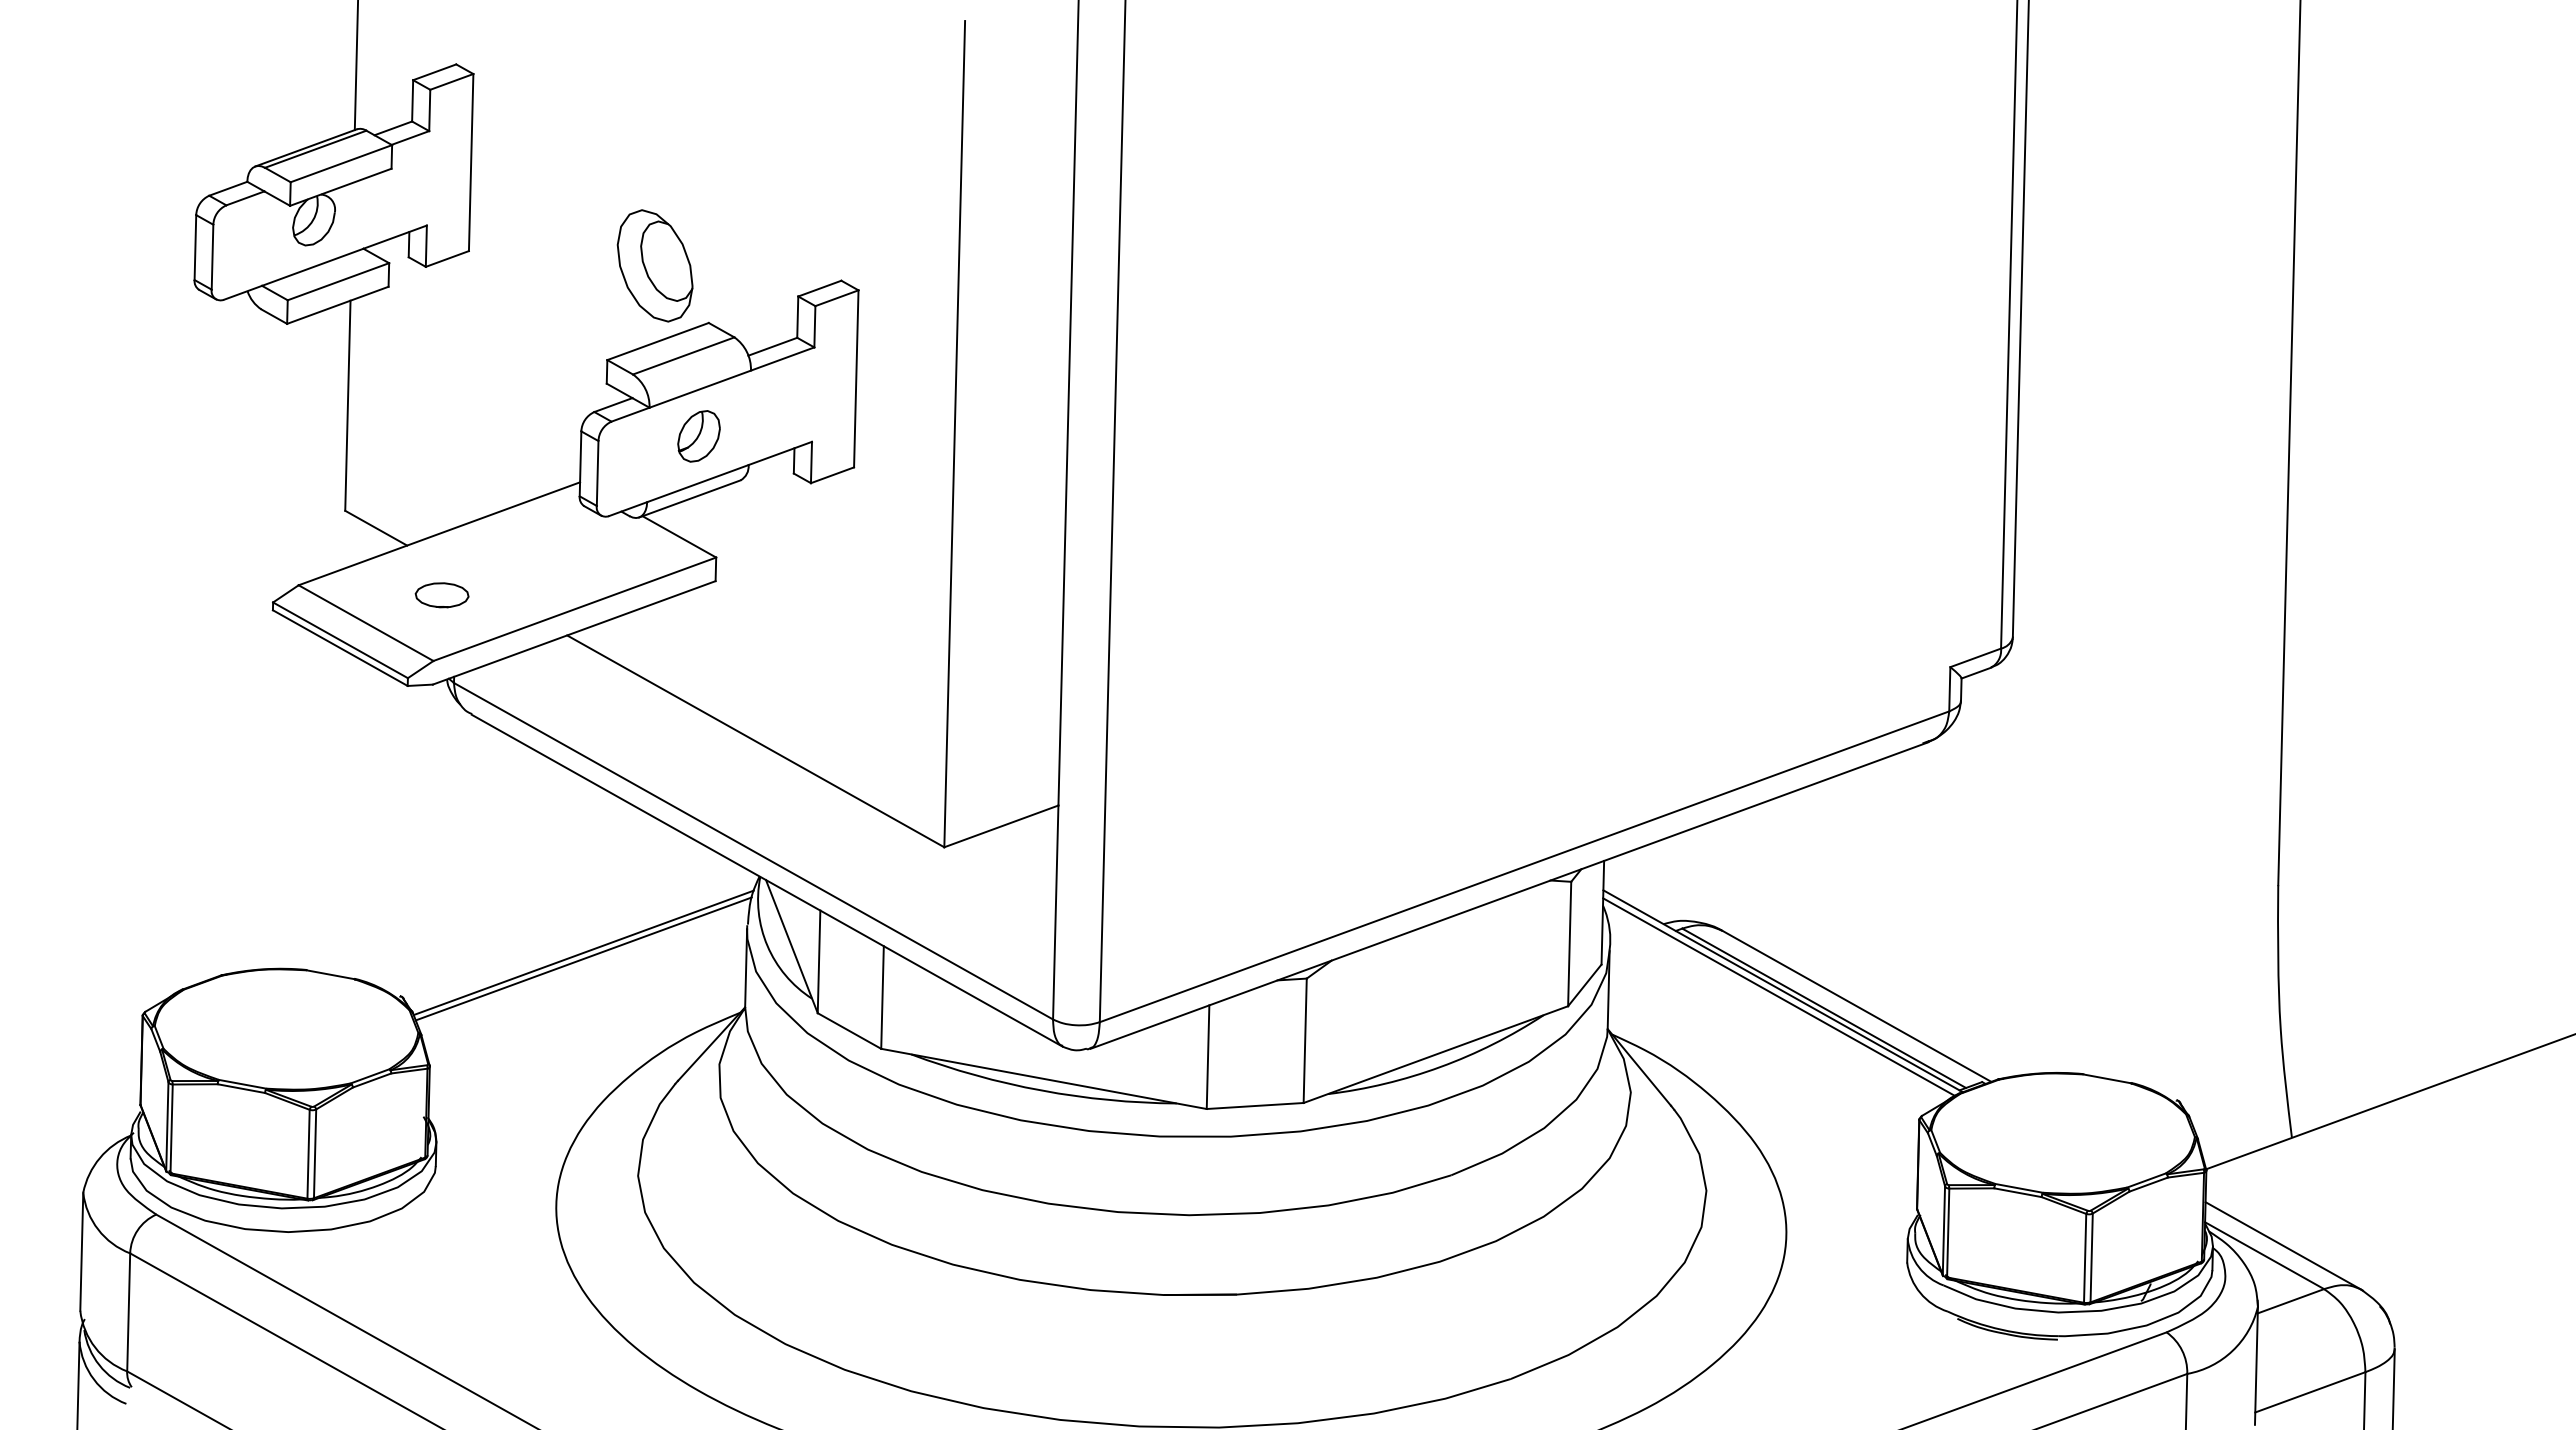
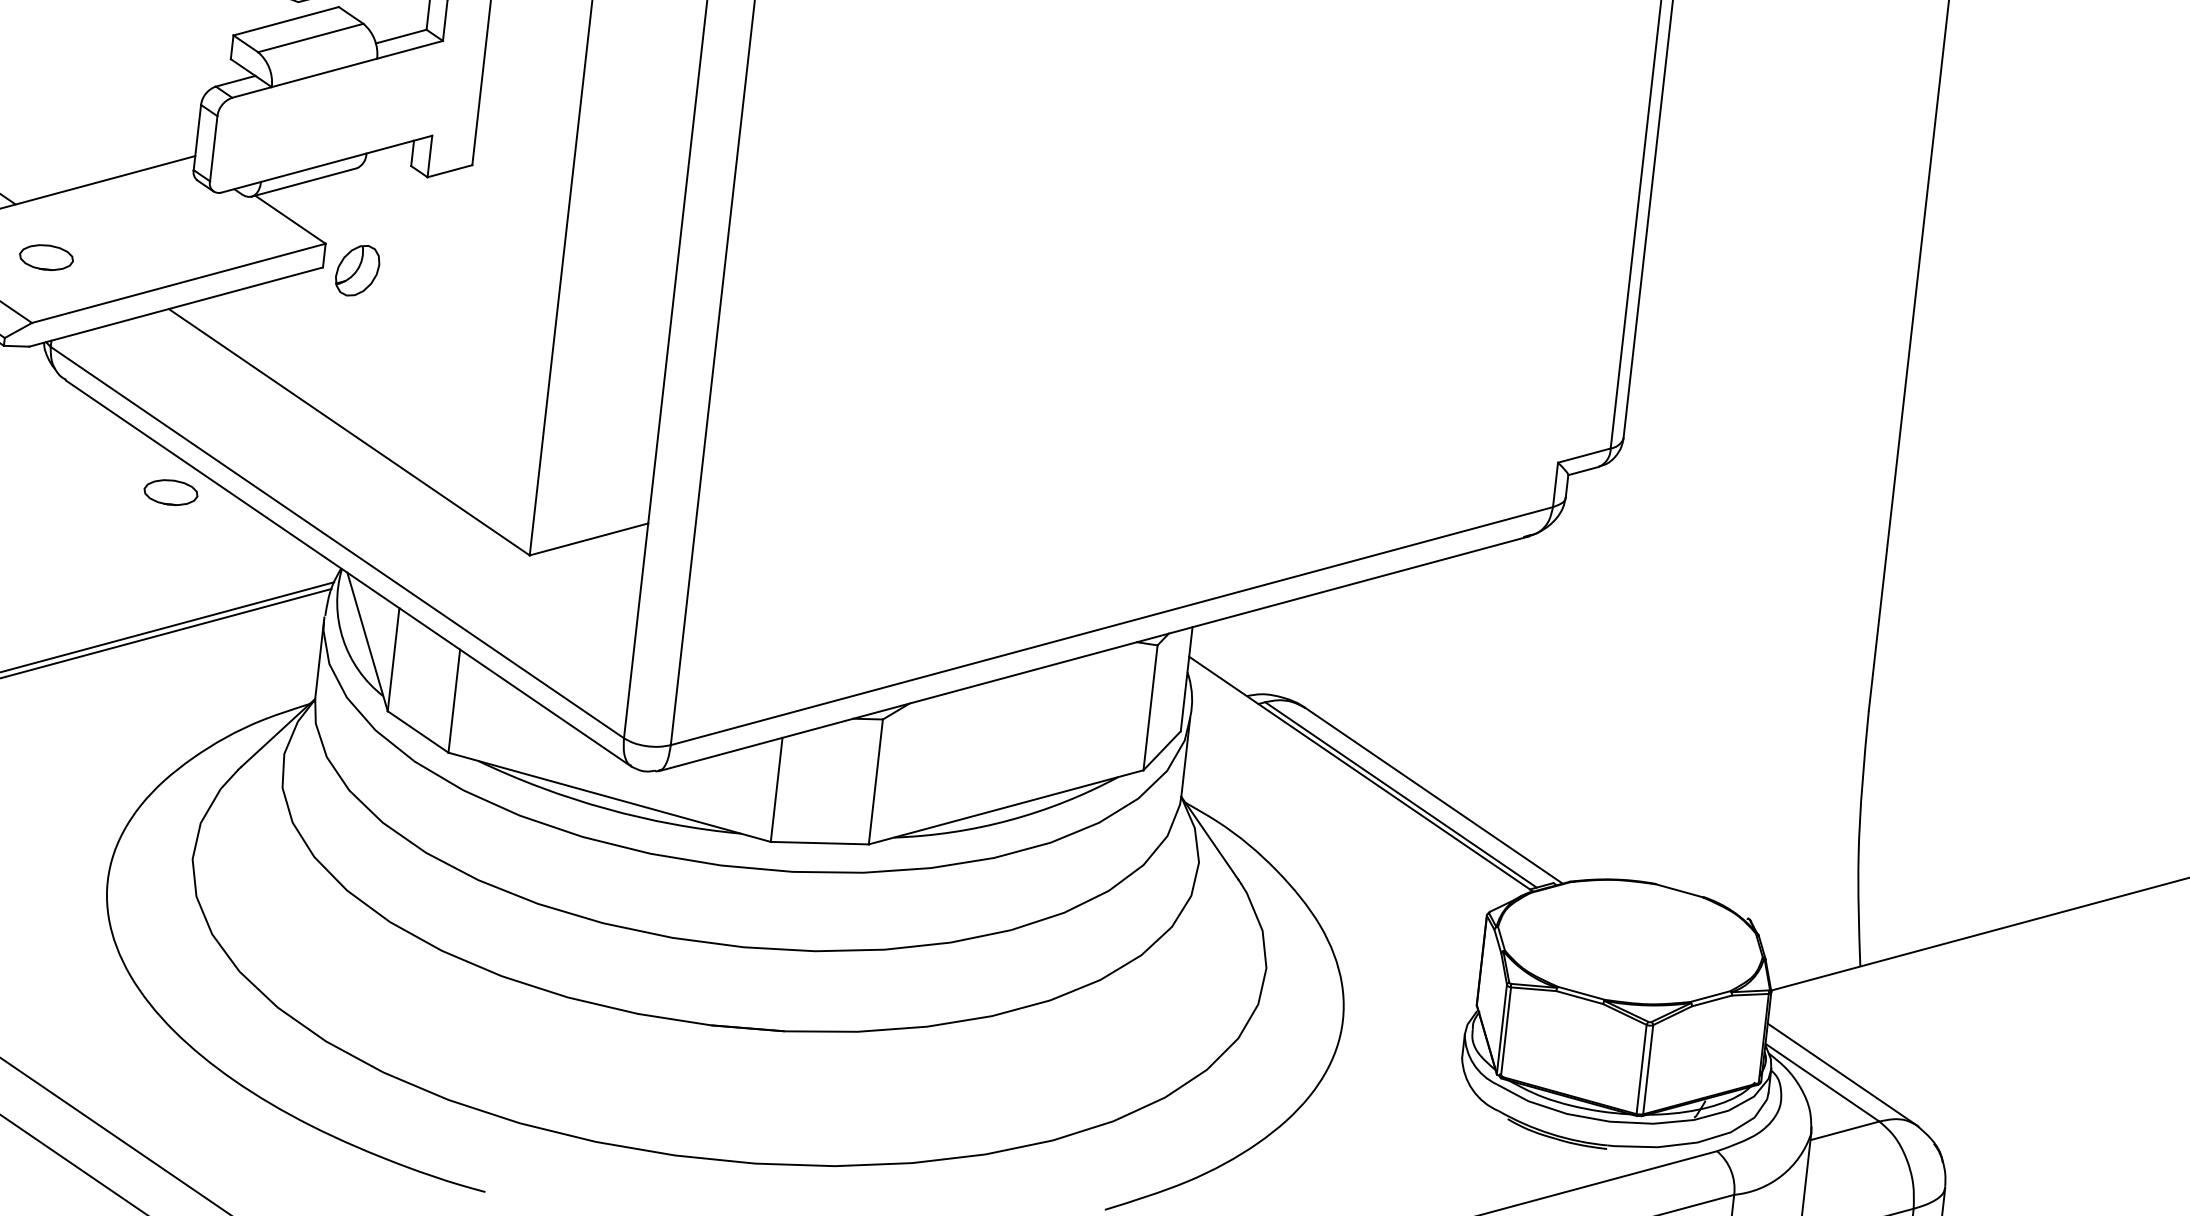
part: (698, 436) -> (357, 270), moved
part: (584, 816) -> (170, 492), added
line: (1779, 997) -> (1356, 780), removed

